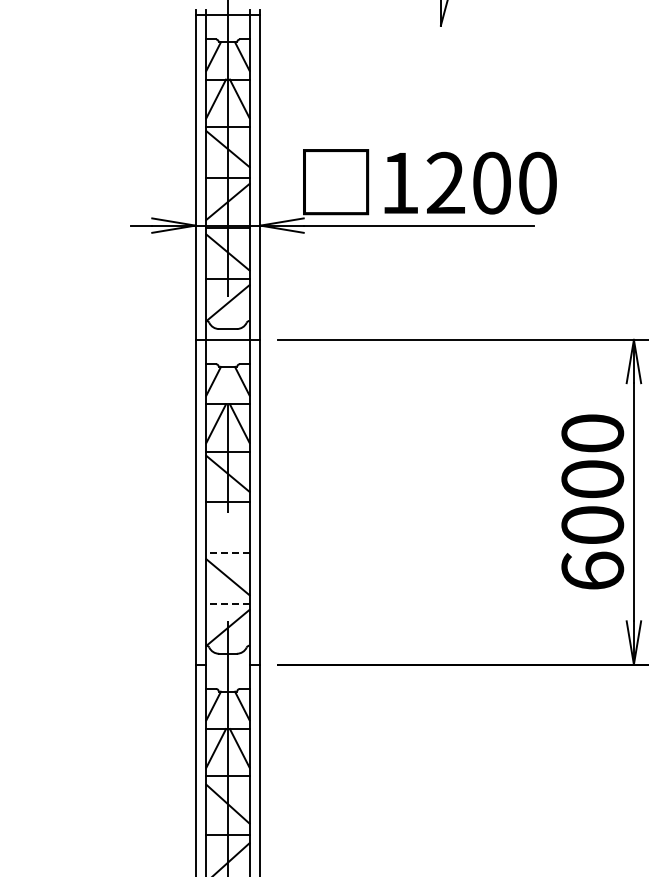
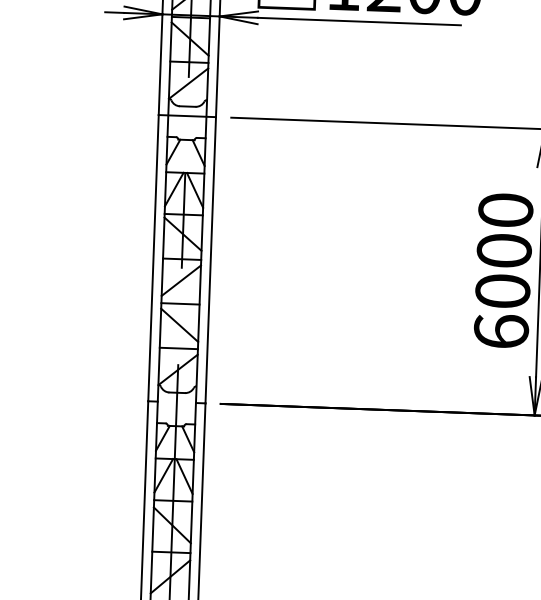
line: (227, 526) -> (180, 280), added
line: (228, 552) -> (180, 303), dashed -> solid
line: (228, 603) -> (179, 348), dashed -> solid

